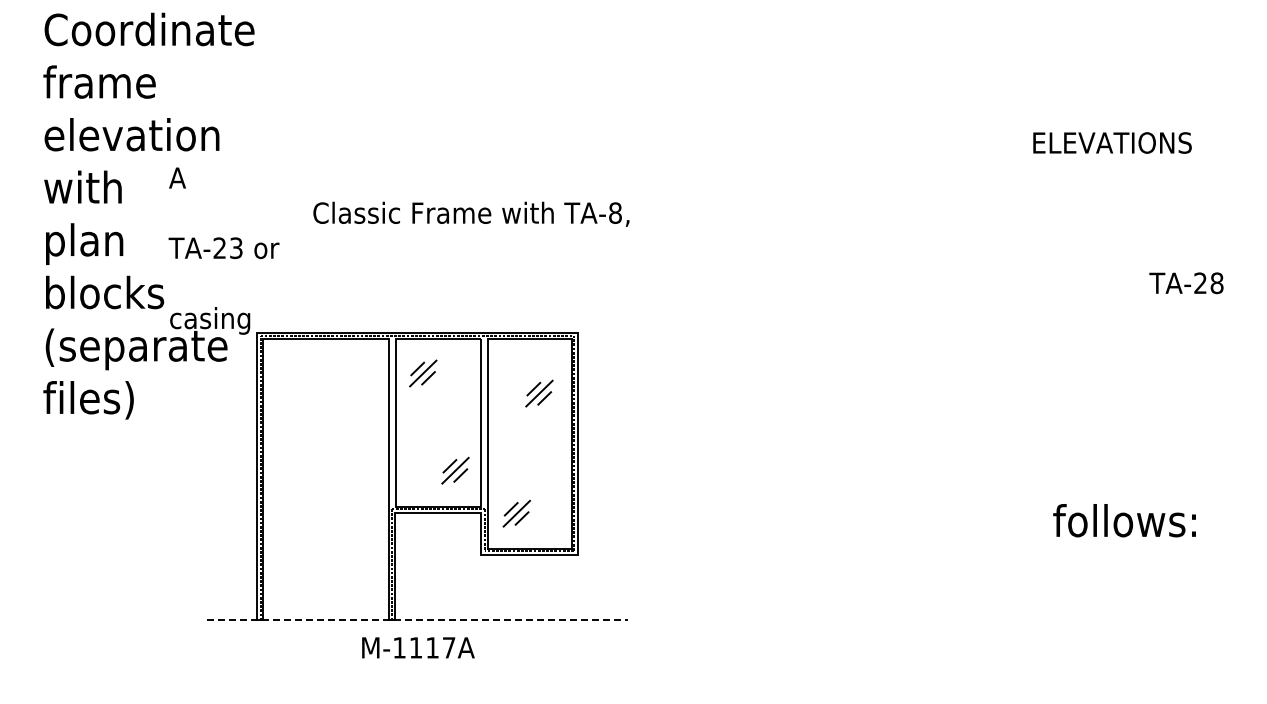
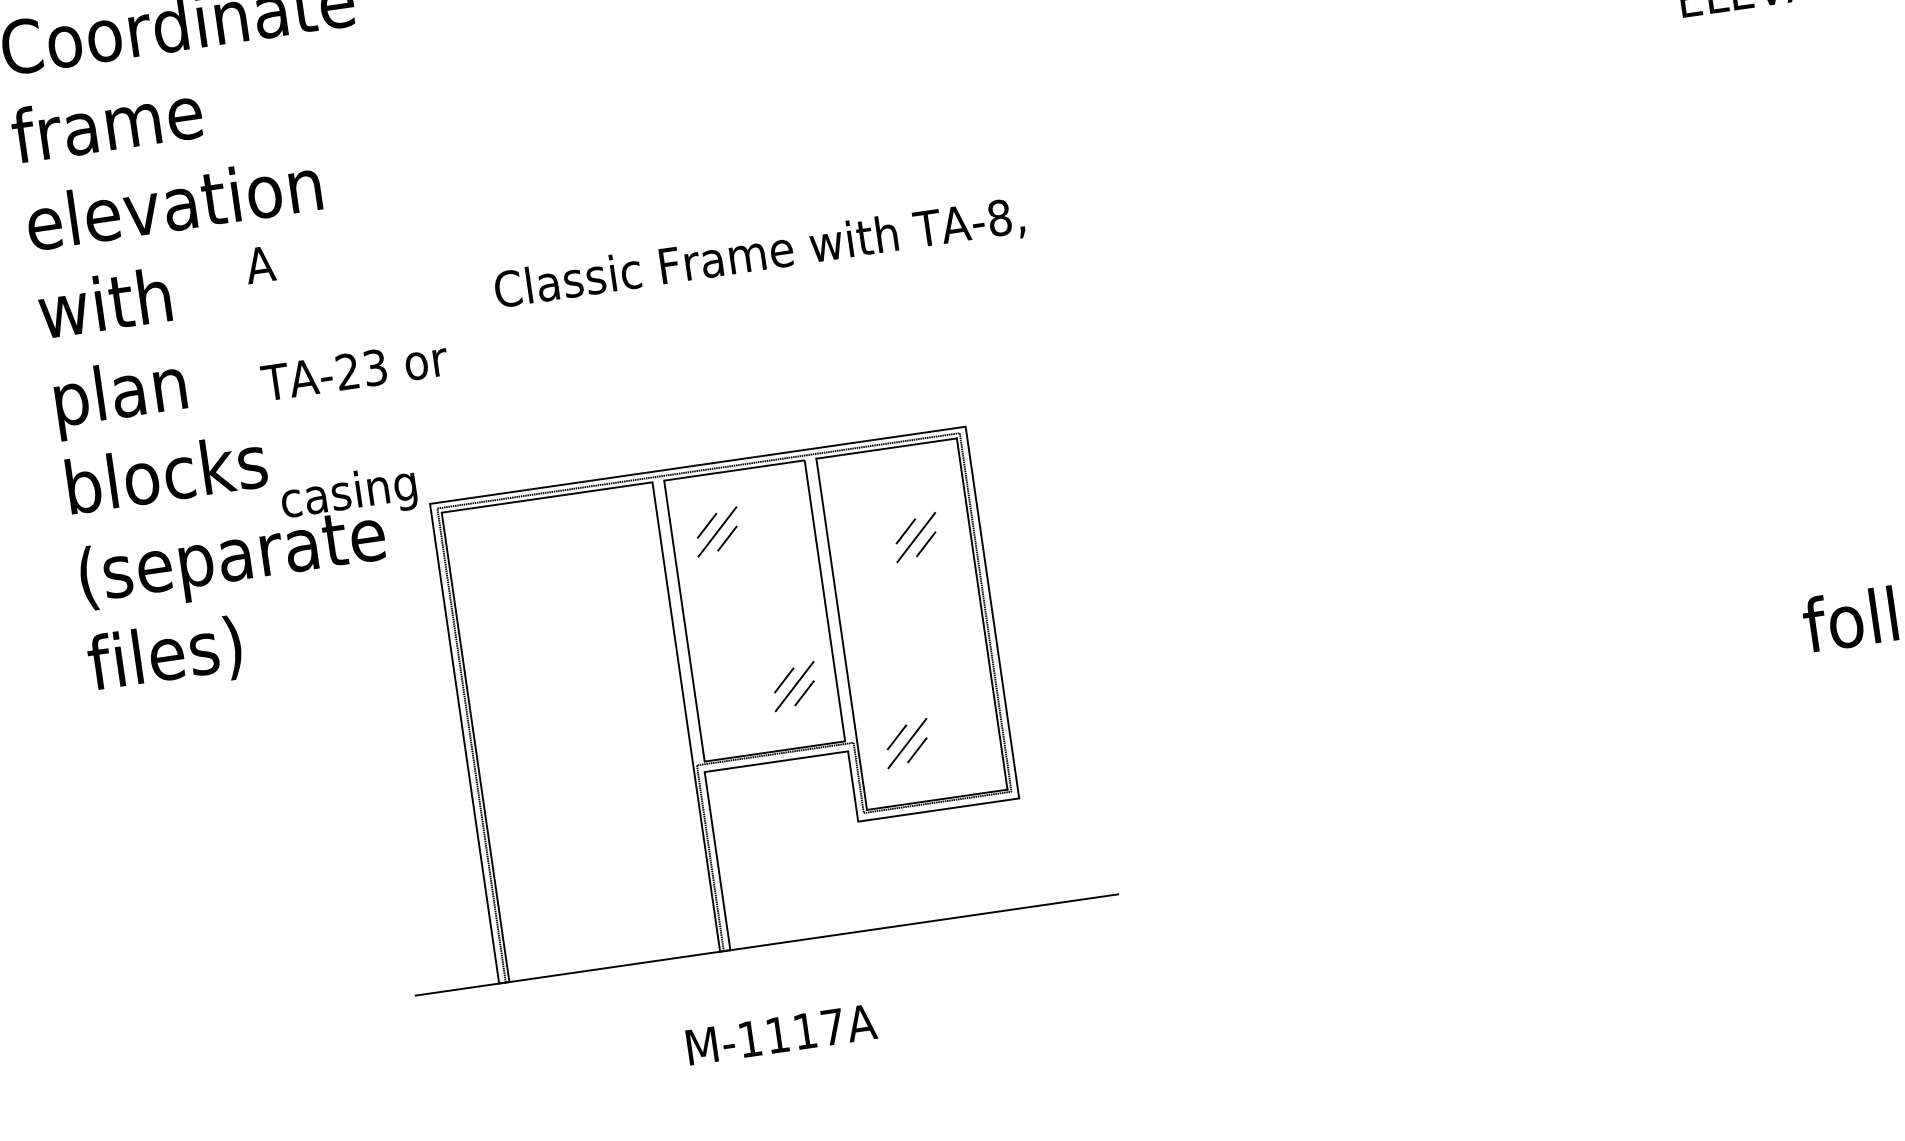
line: (417, 620) -> (767, 945), dashed -> solid
text: (418, 647) -> (781, 1033), moved

